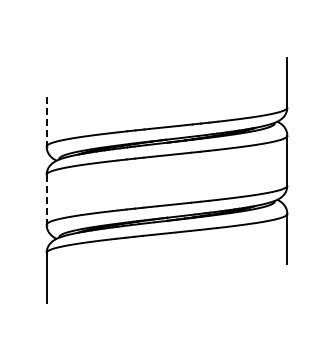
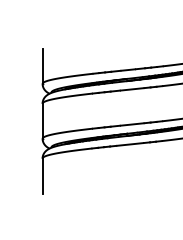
line: (46, 122) -> (42, 66), dashed -> solid
line: (46, 200) -> (42, 121), dashed -> solid

